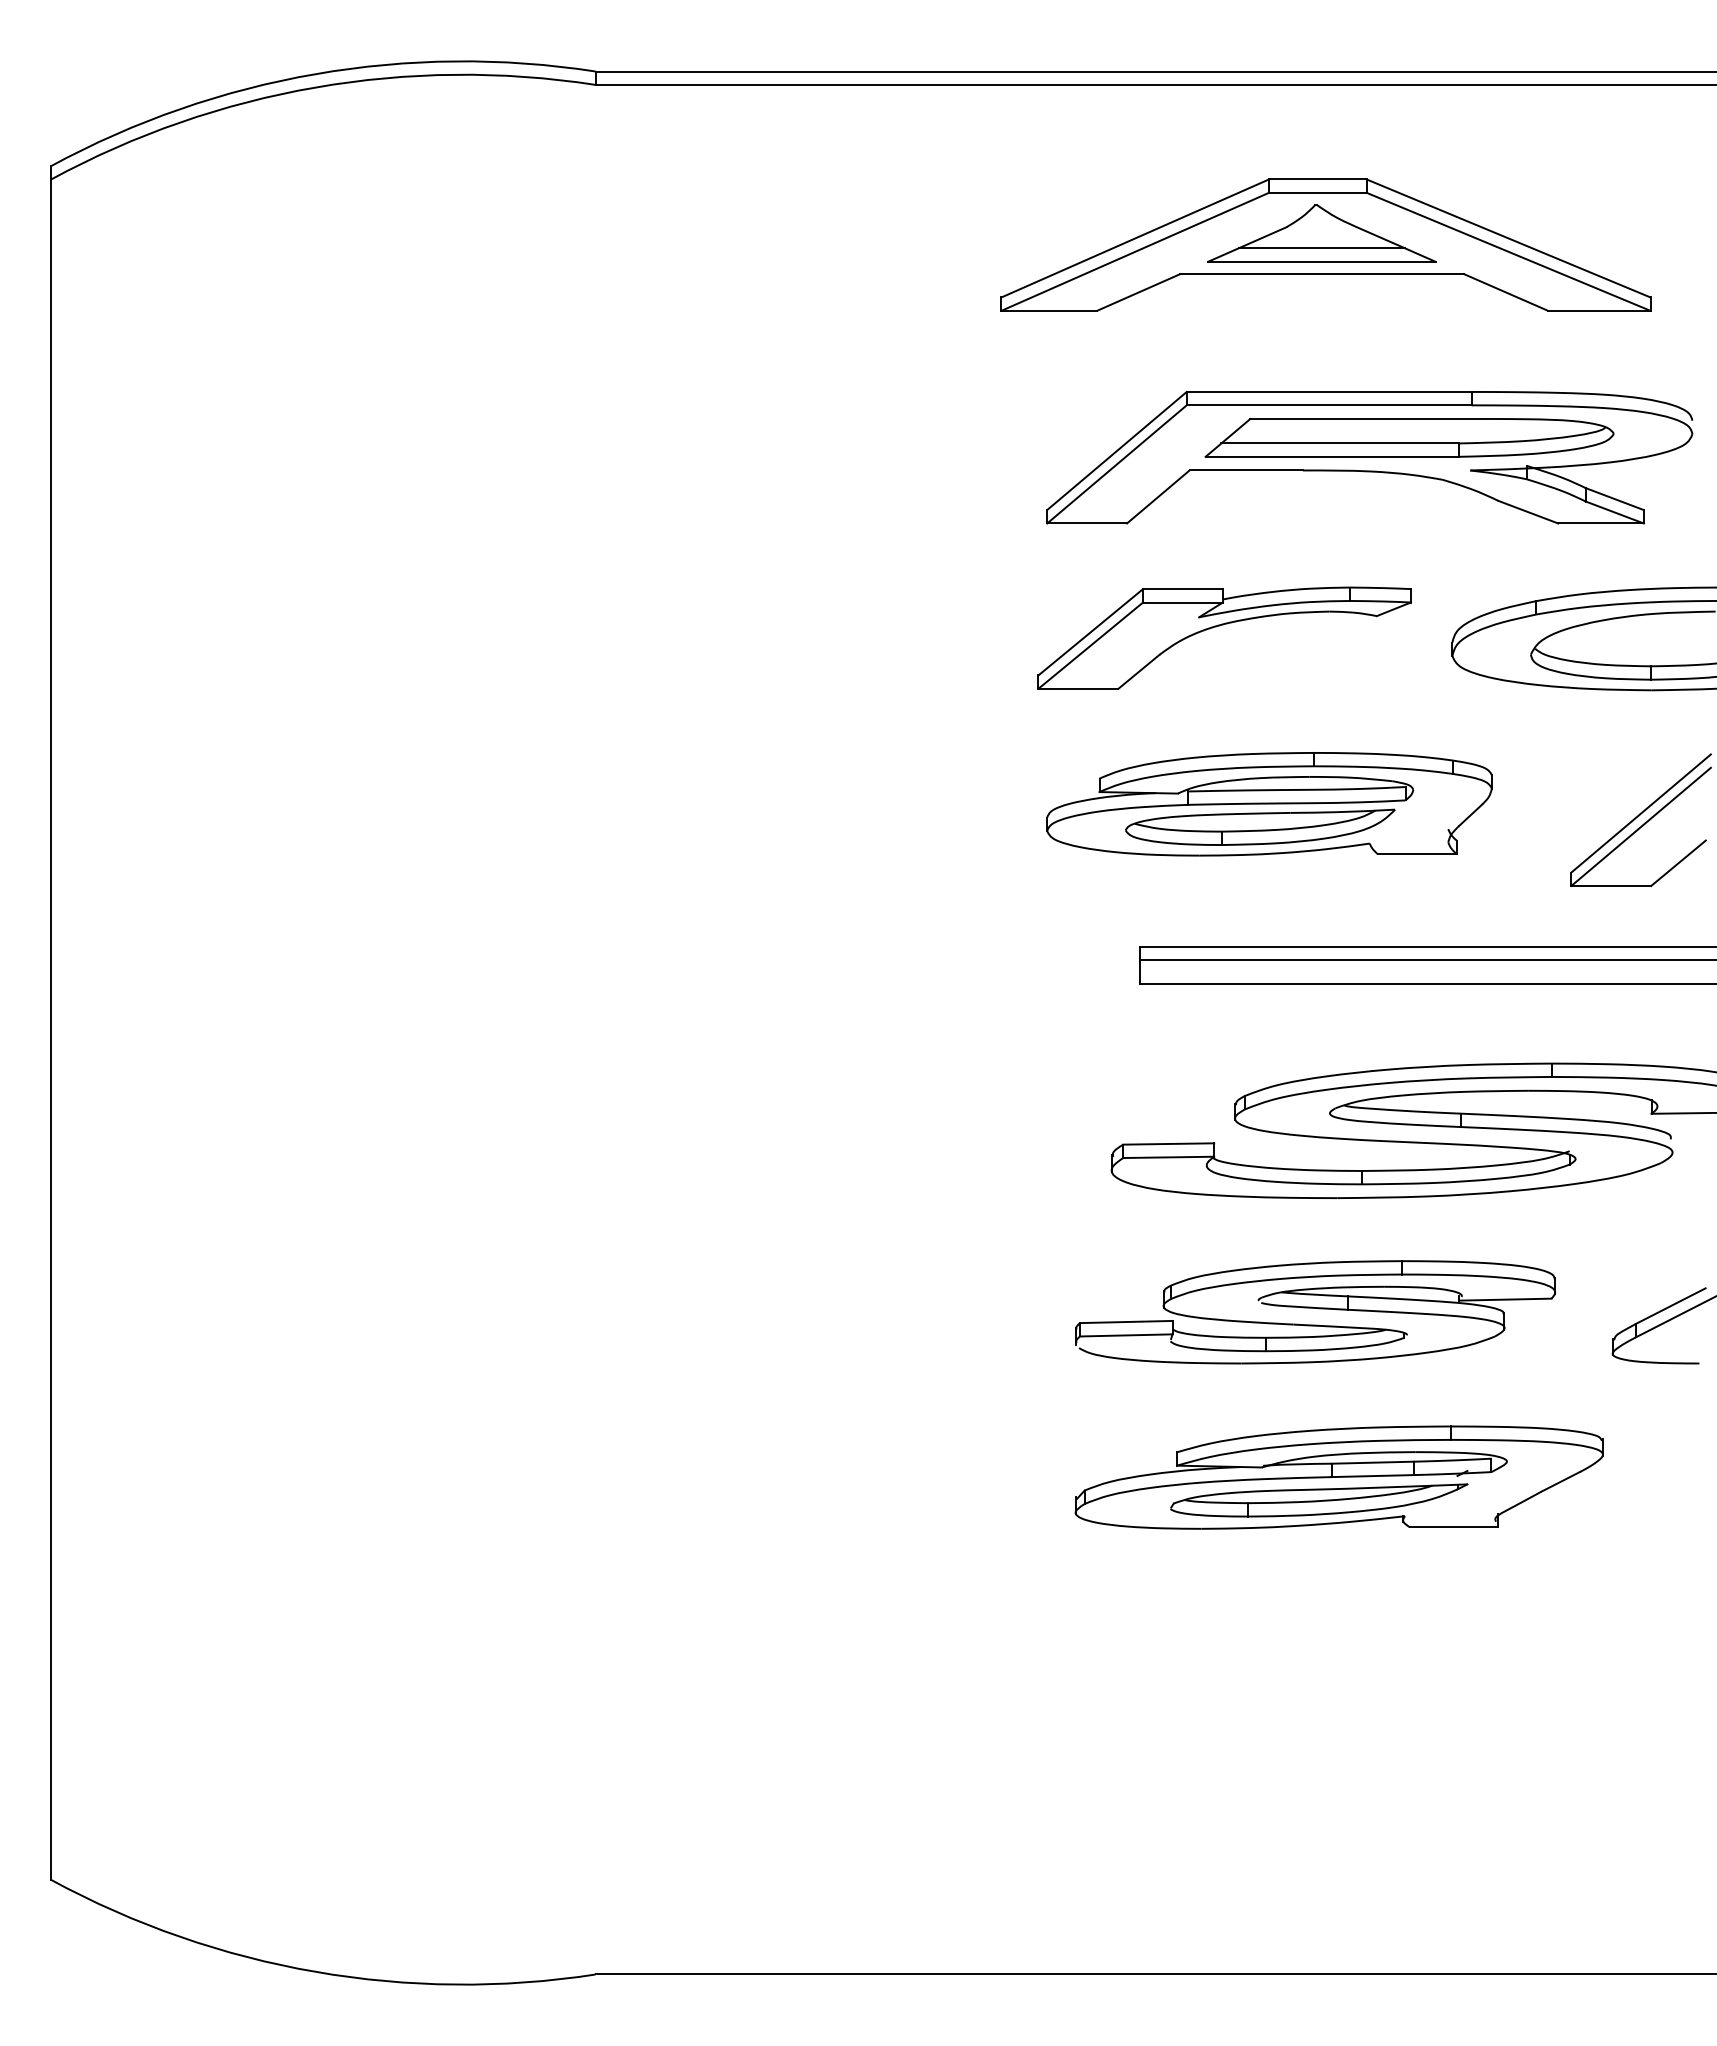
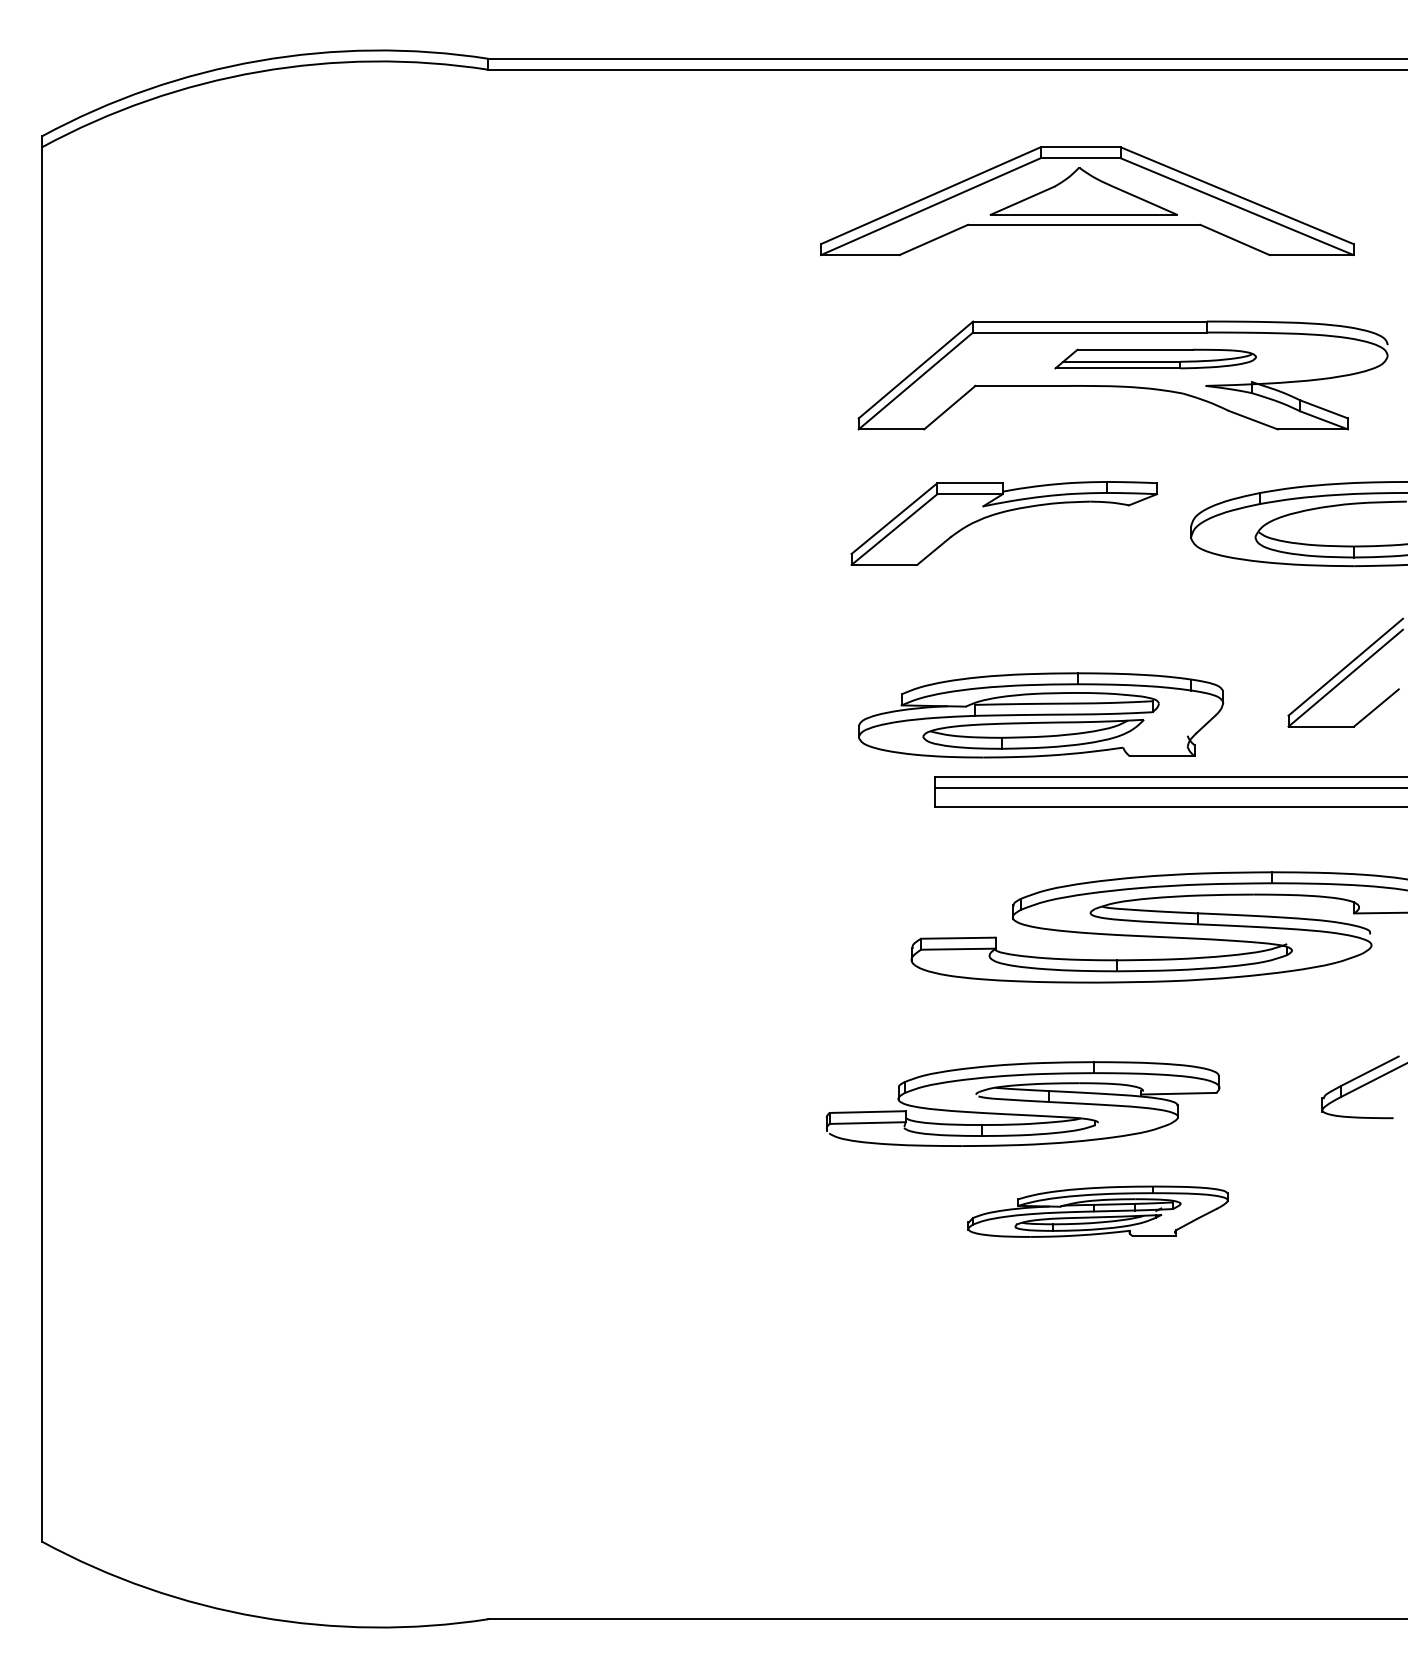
line: (1321, 248) -> (1083, 203), removed
part: (1409, 437) -> (1155, 358), size x0.6
part: (1269, 804) -> (1041, 715), moved
part: (1315, 1312) -> (1022, 1104), moved
part: (1338, 1477) -> (1097, 1211), size x0.6

